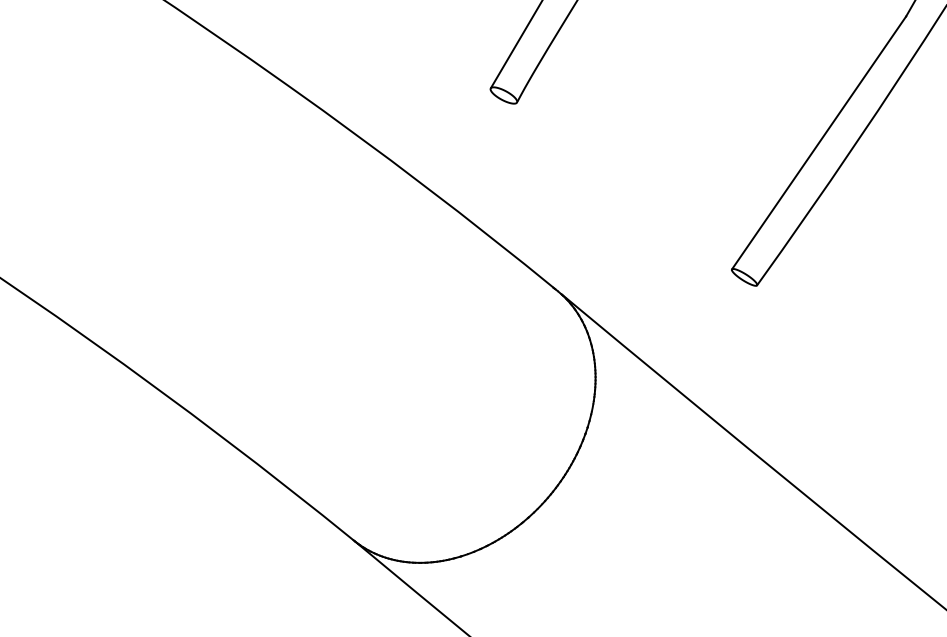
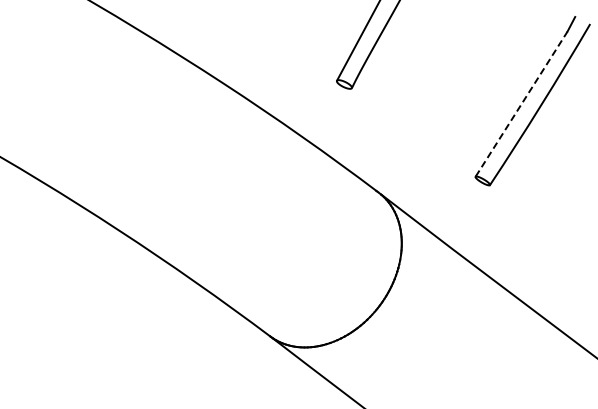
line: (818, 143) -> (521, 104), solid -> dashed

